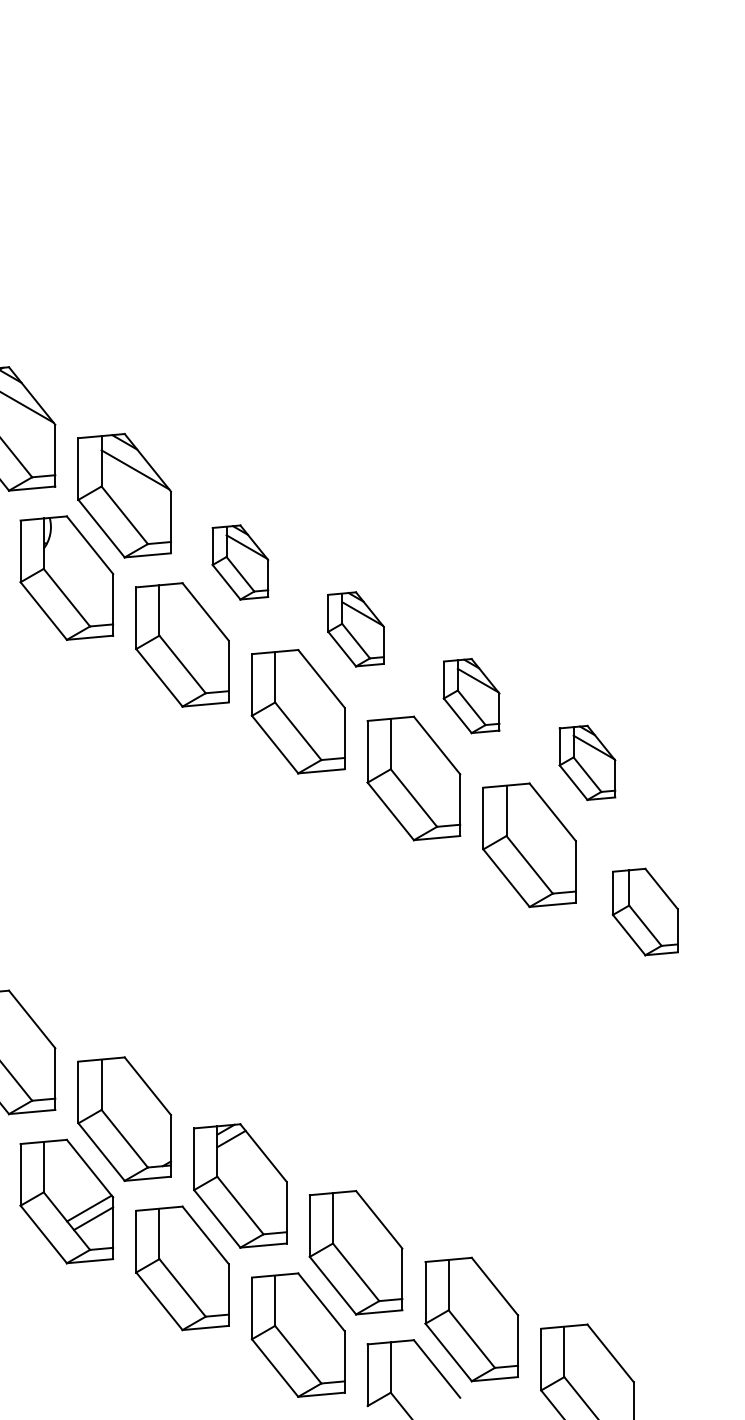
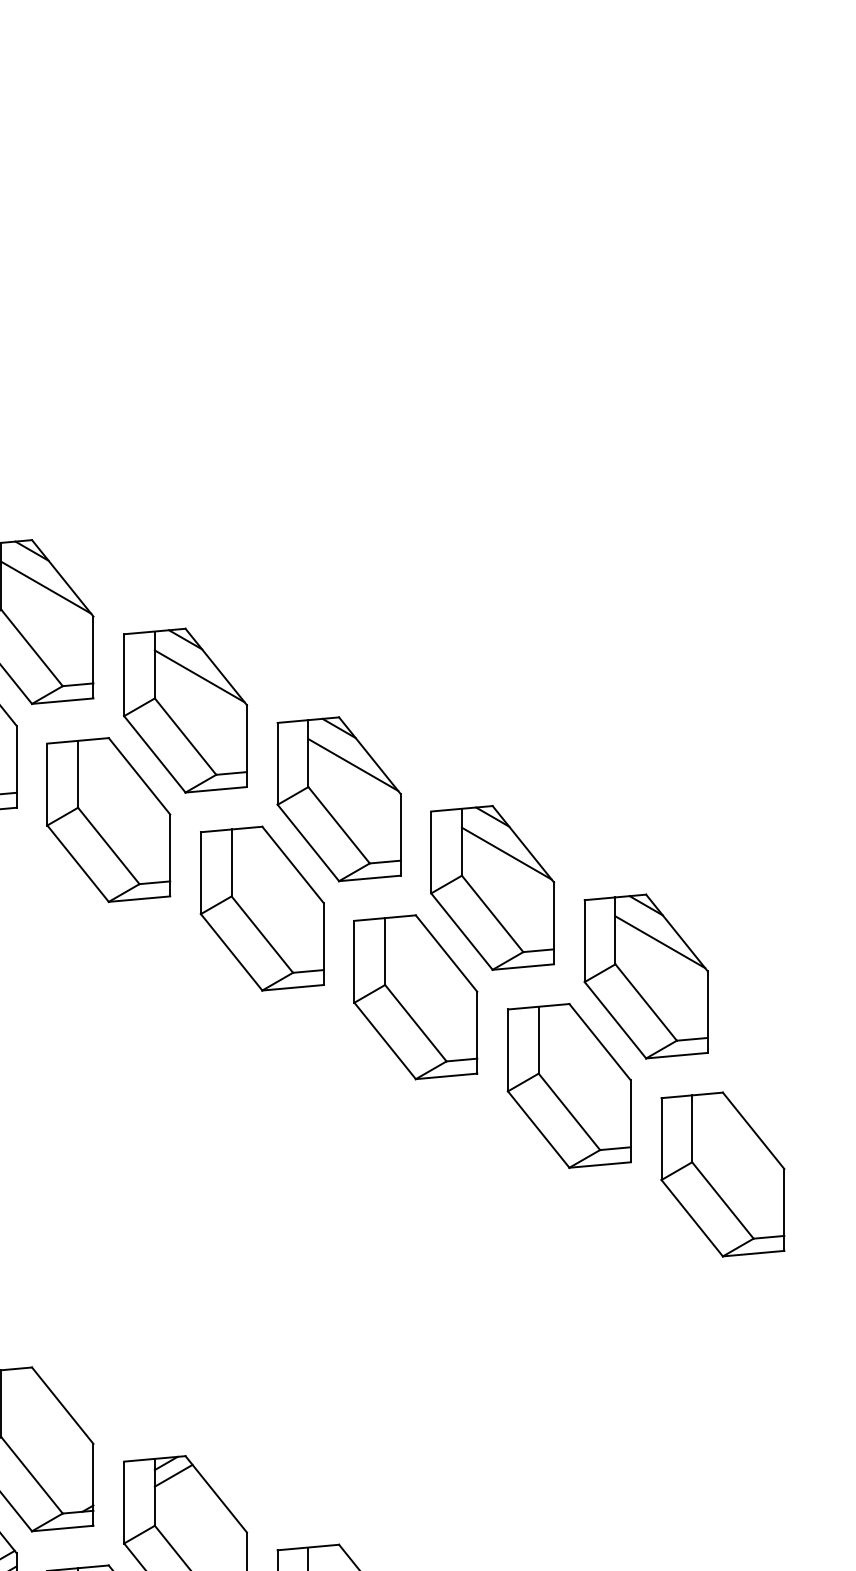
part: (240, 562) -> (185, 710), size x1.67
part: (355, 629) -> (338, 799), size x1.67
part: (471, 695) -> (492, 887), size x1.67
part: (587, 762) -> (646, 976), size x1.67
part: (645, 911) -> (723, 1173), size x1.43

